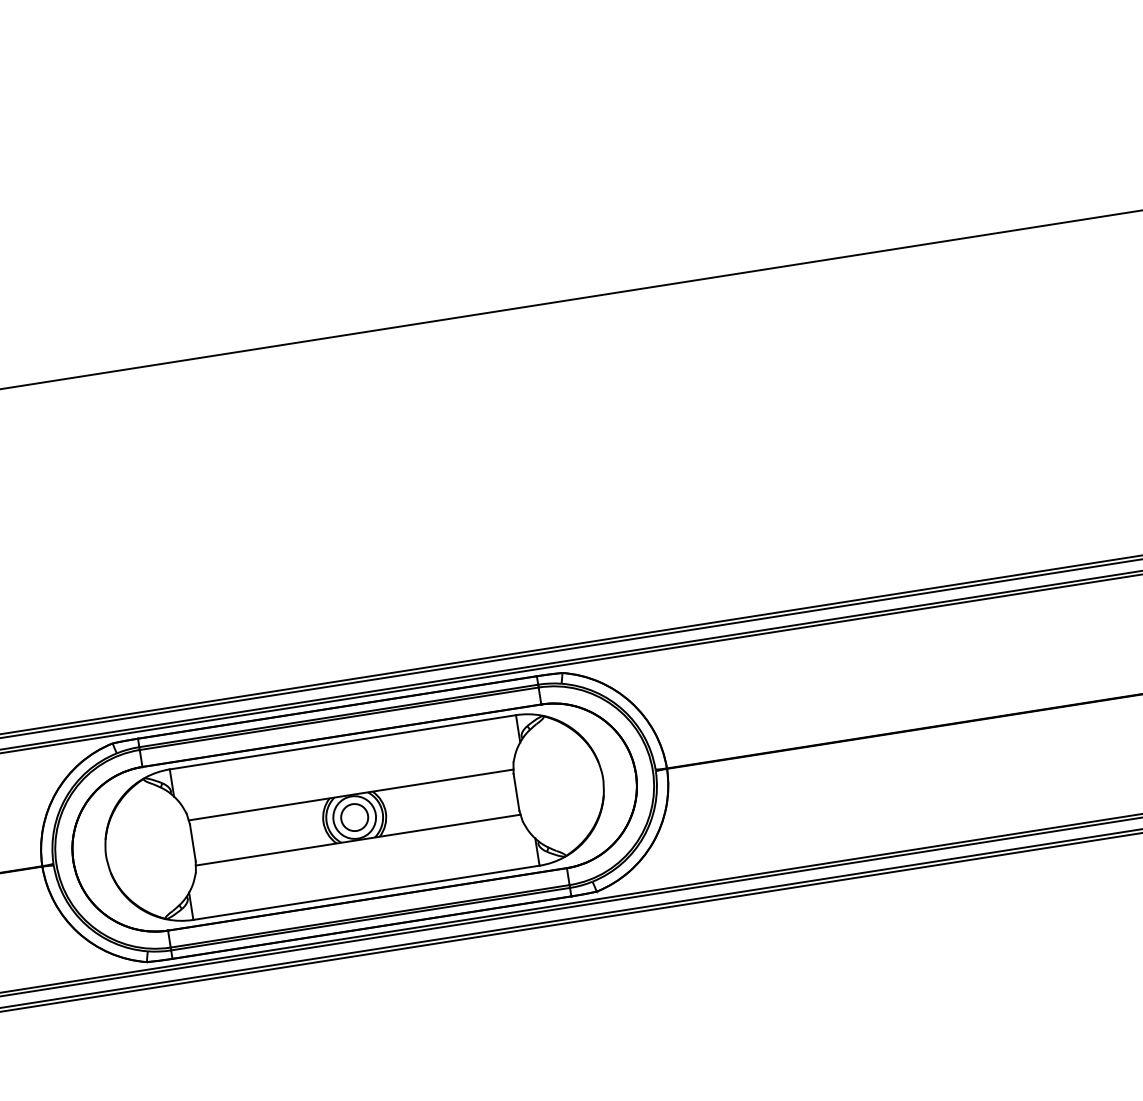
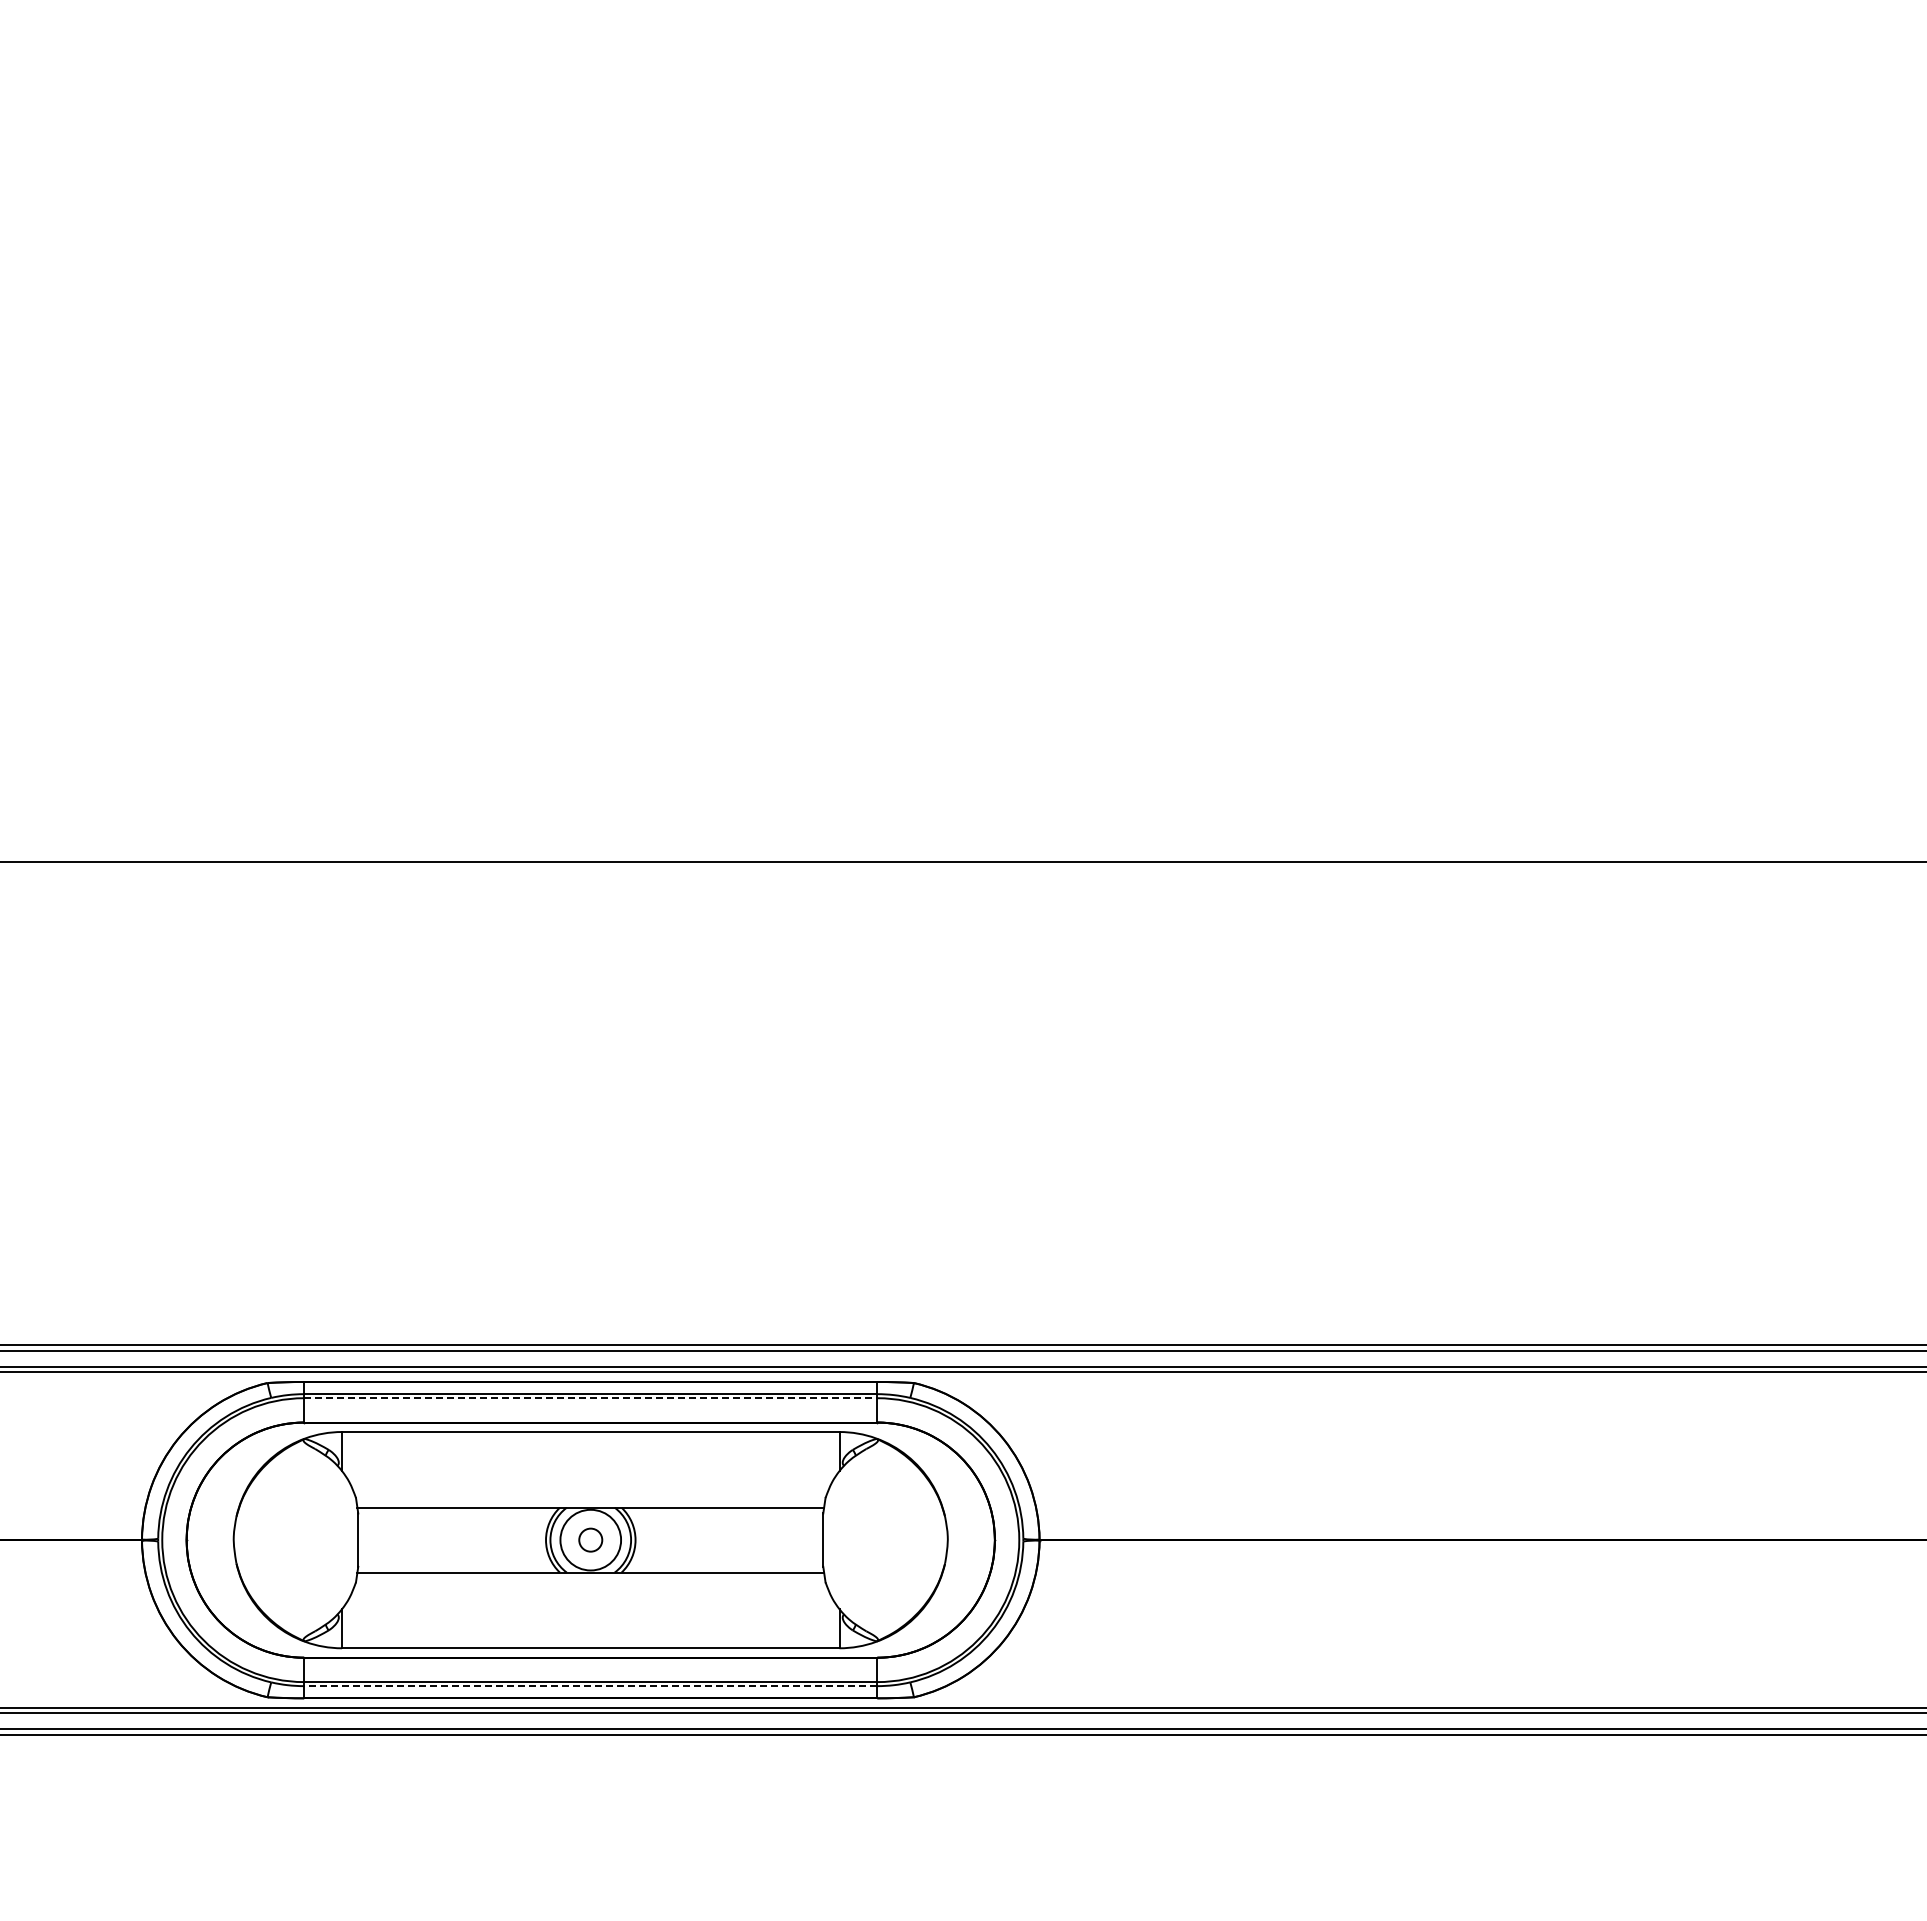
line: (339, 719) -> (590, 1398), solid -> dashed
circle: (354, 817) -> (590, 1539), size x0.6
line: (370, 919) -> (590, 1686), solid -> dashed

